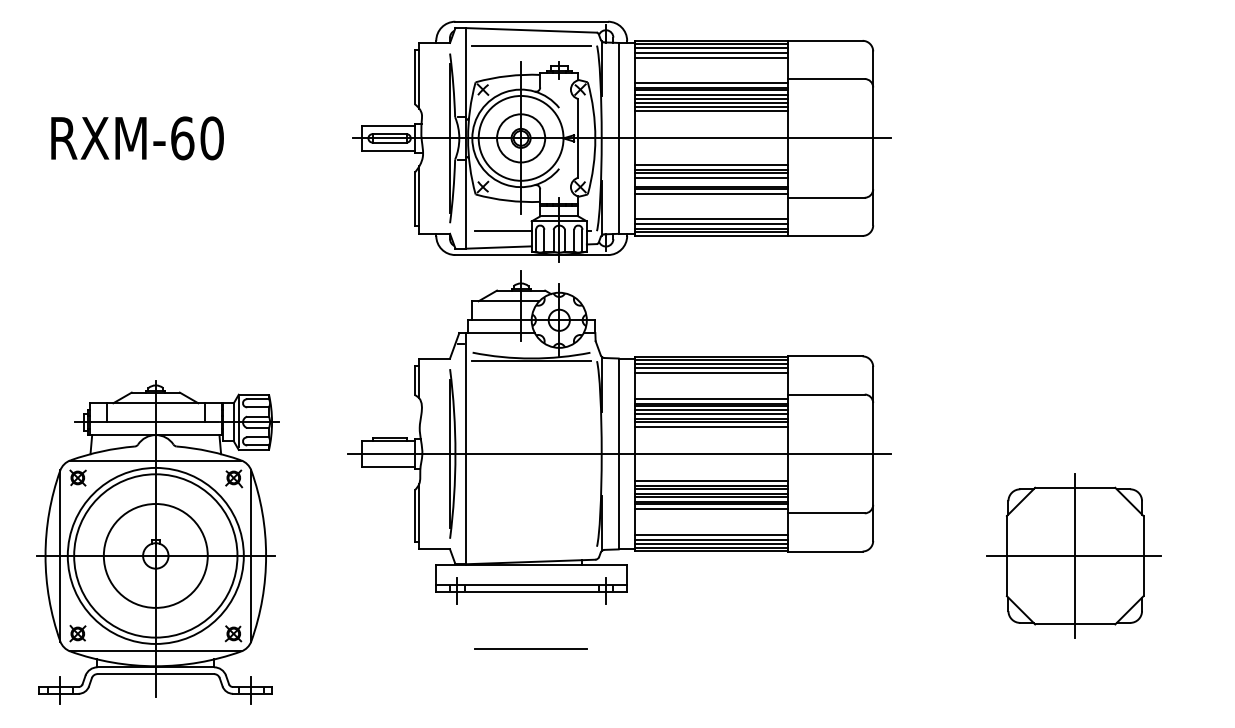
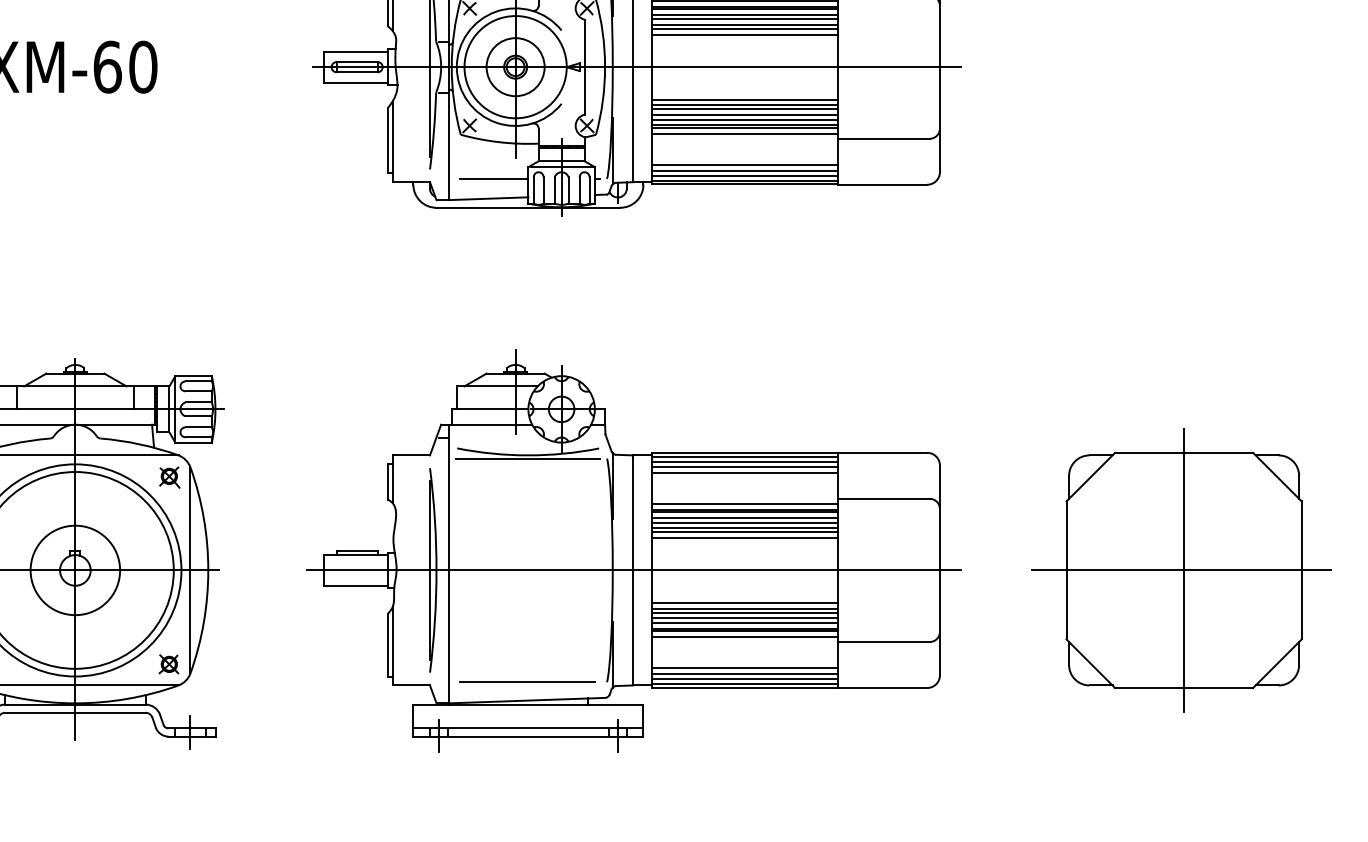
line: (711, 181) -> (745, 119), added
part: (619, 437) -> (634, 550), moved
circle: (155, 555) -> (74, 569), size x0.71
part: (1073, 556) -> (1181, 571), size x1.43

